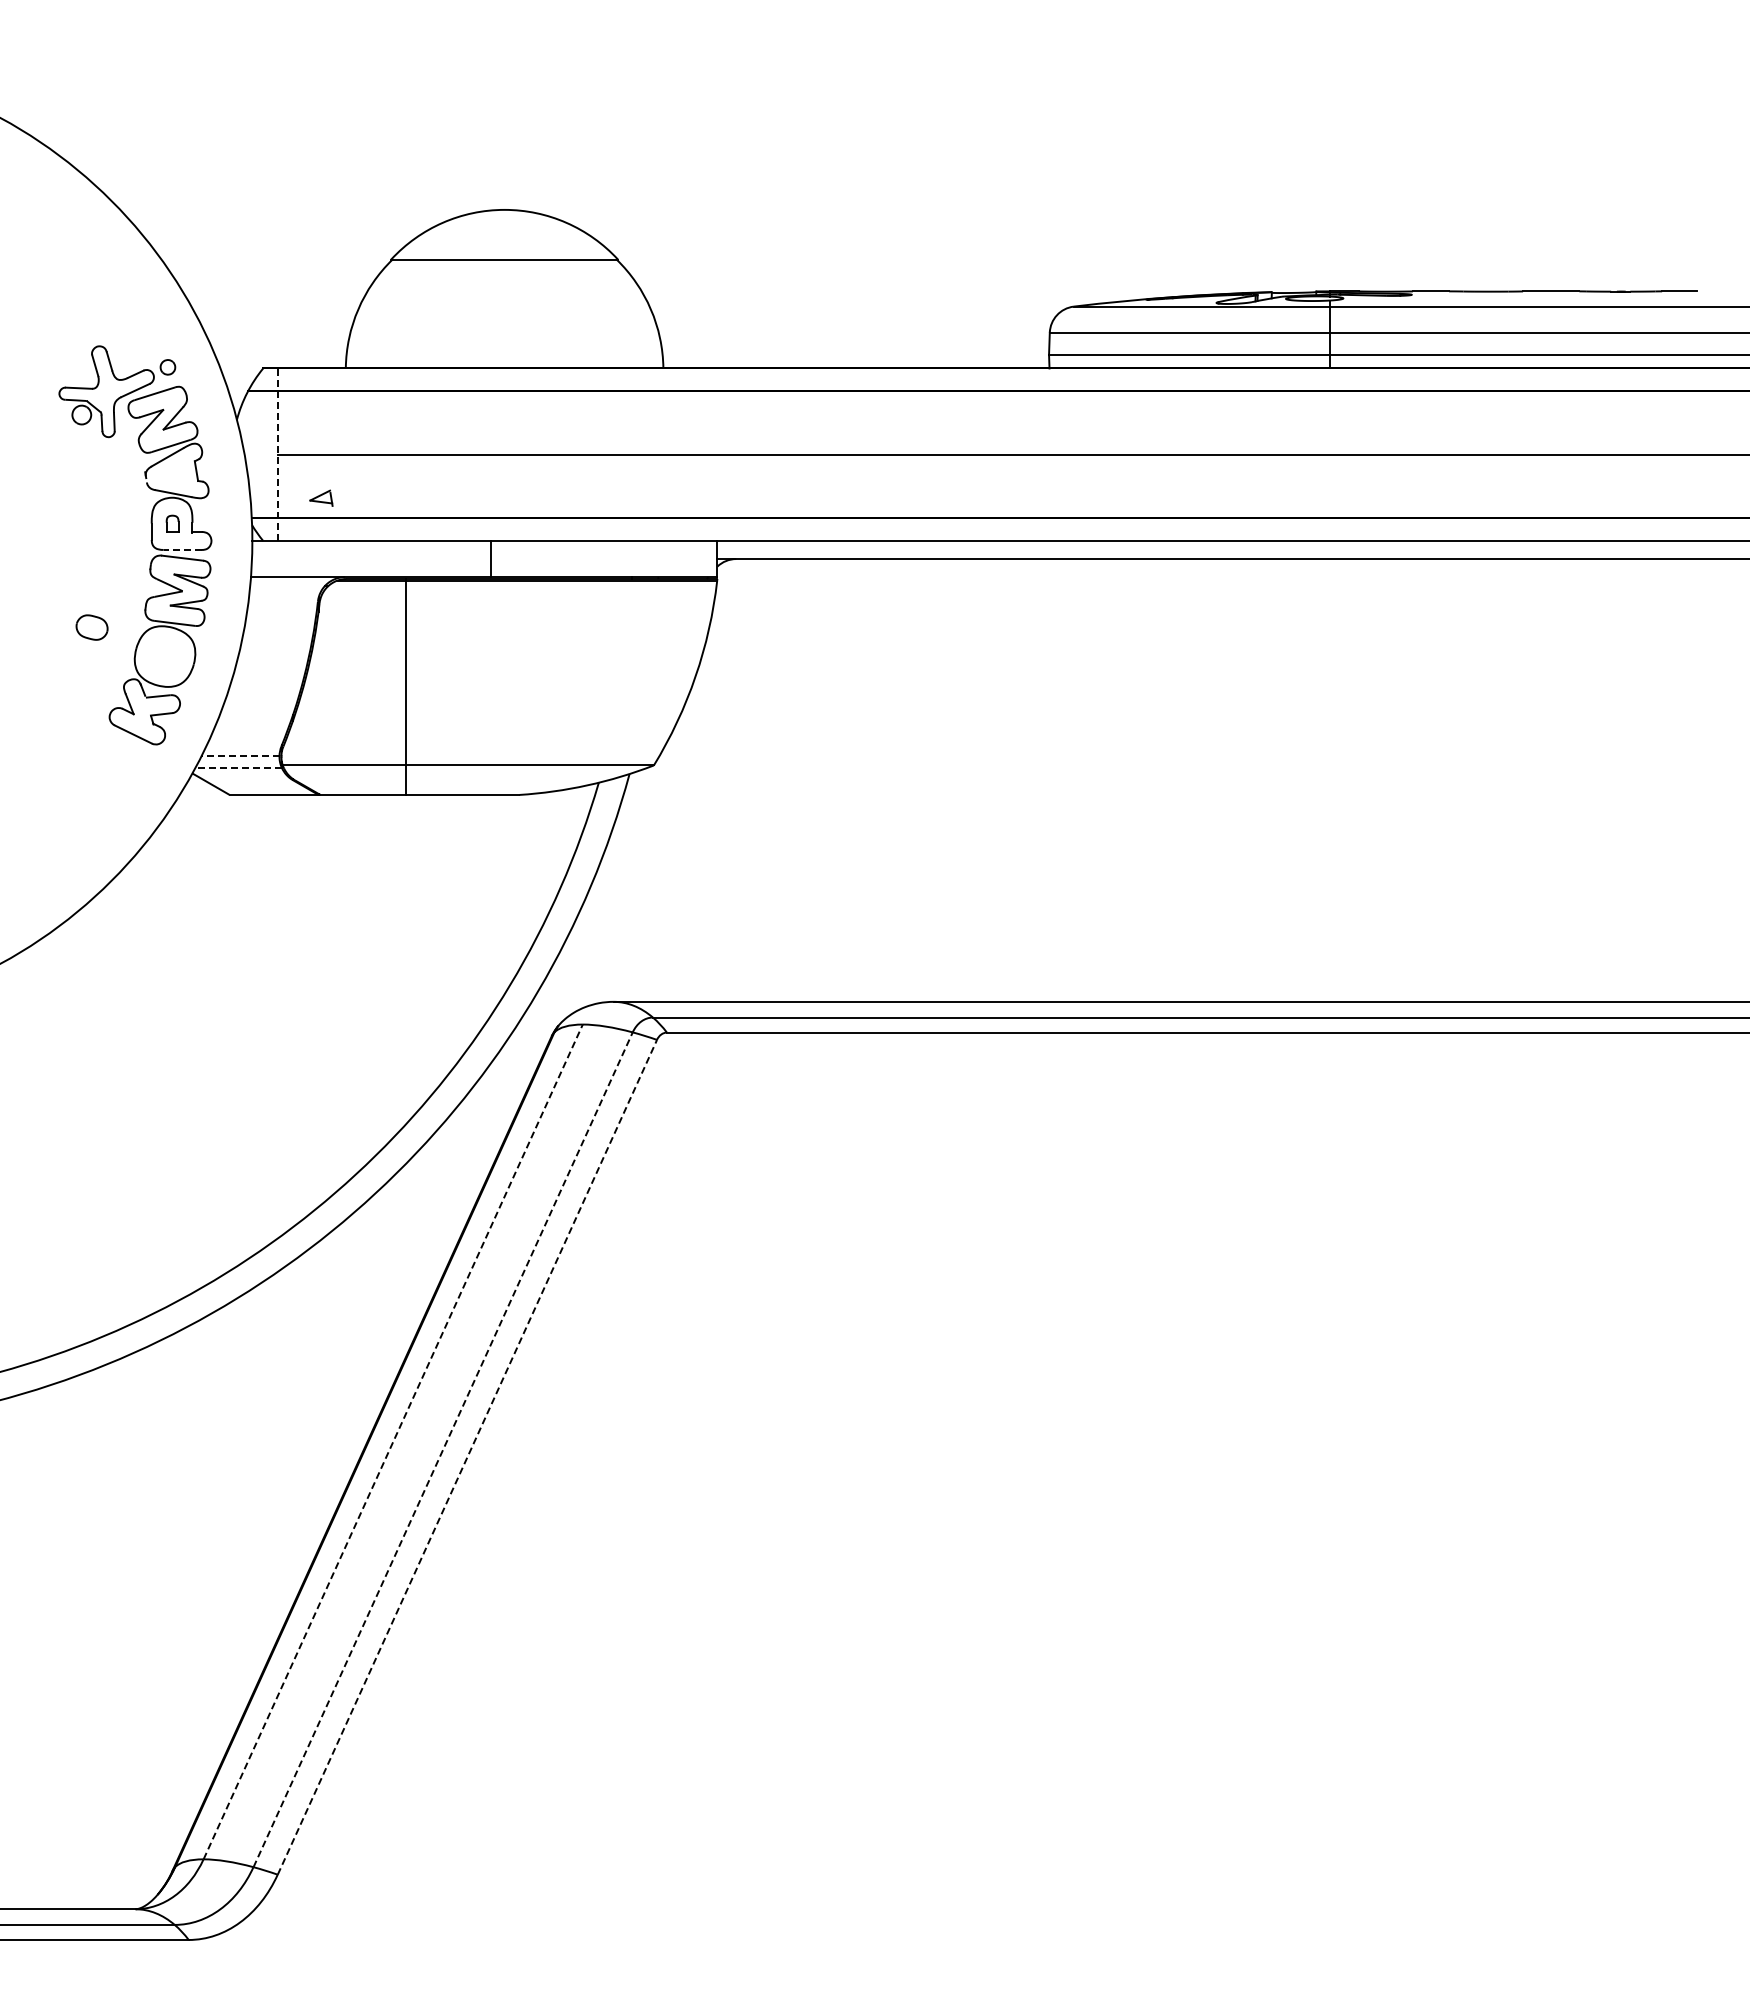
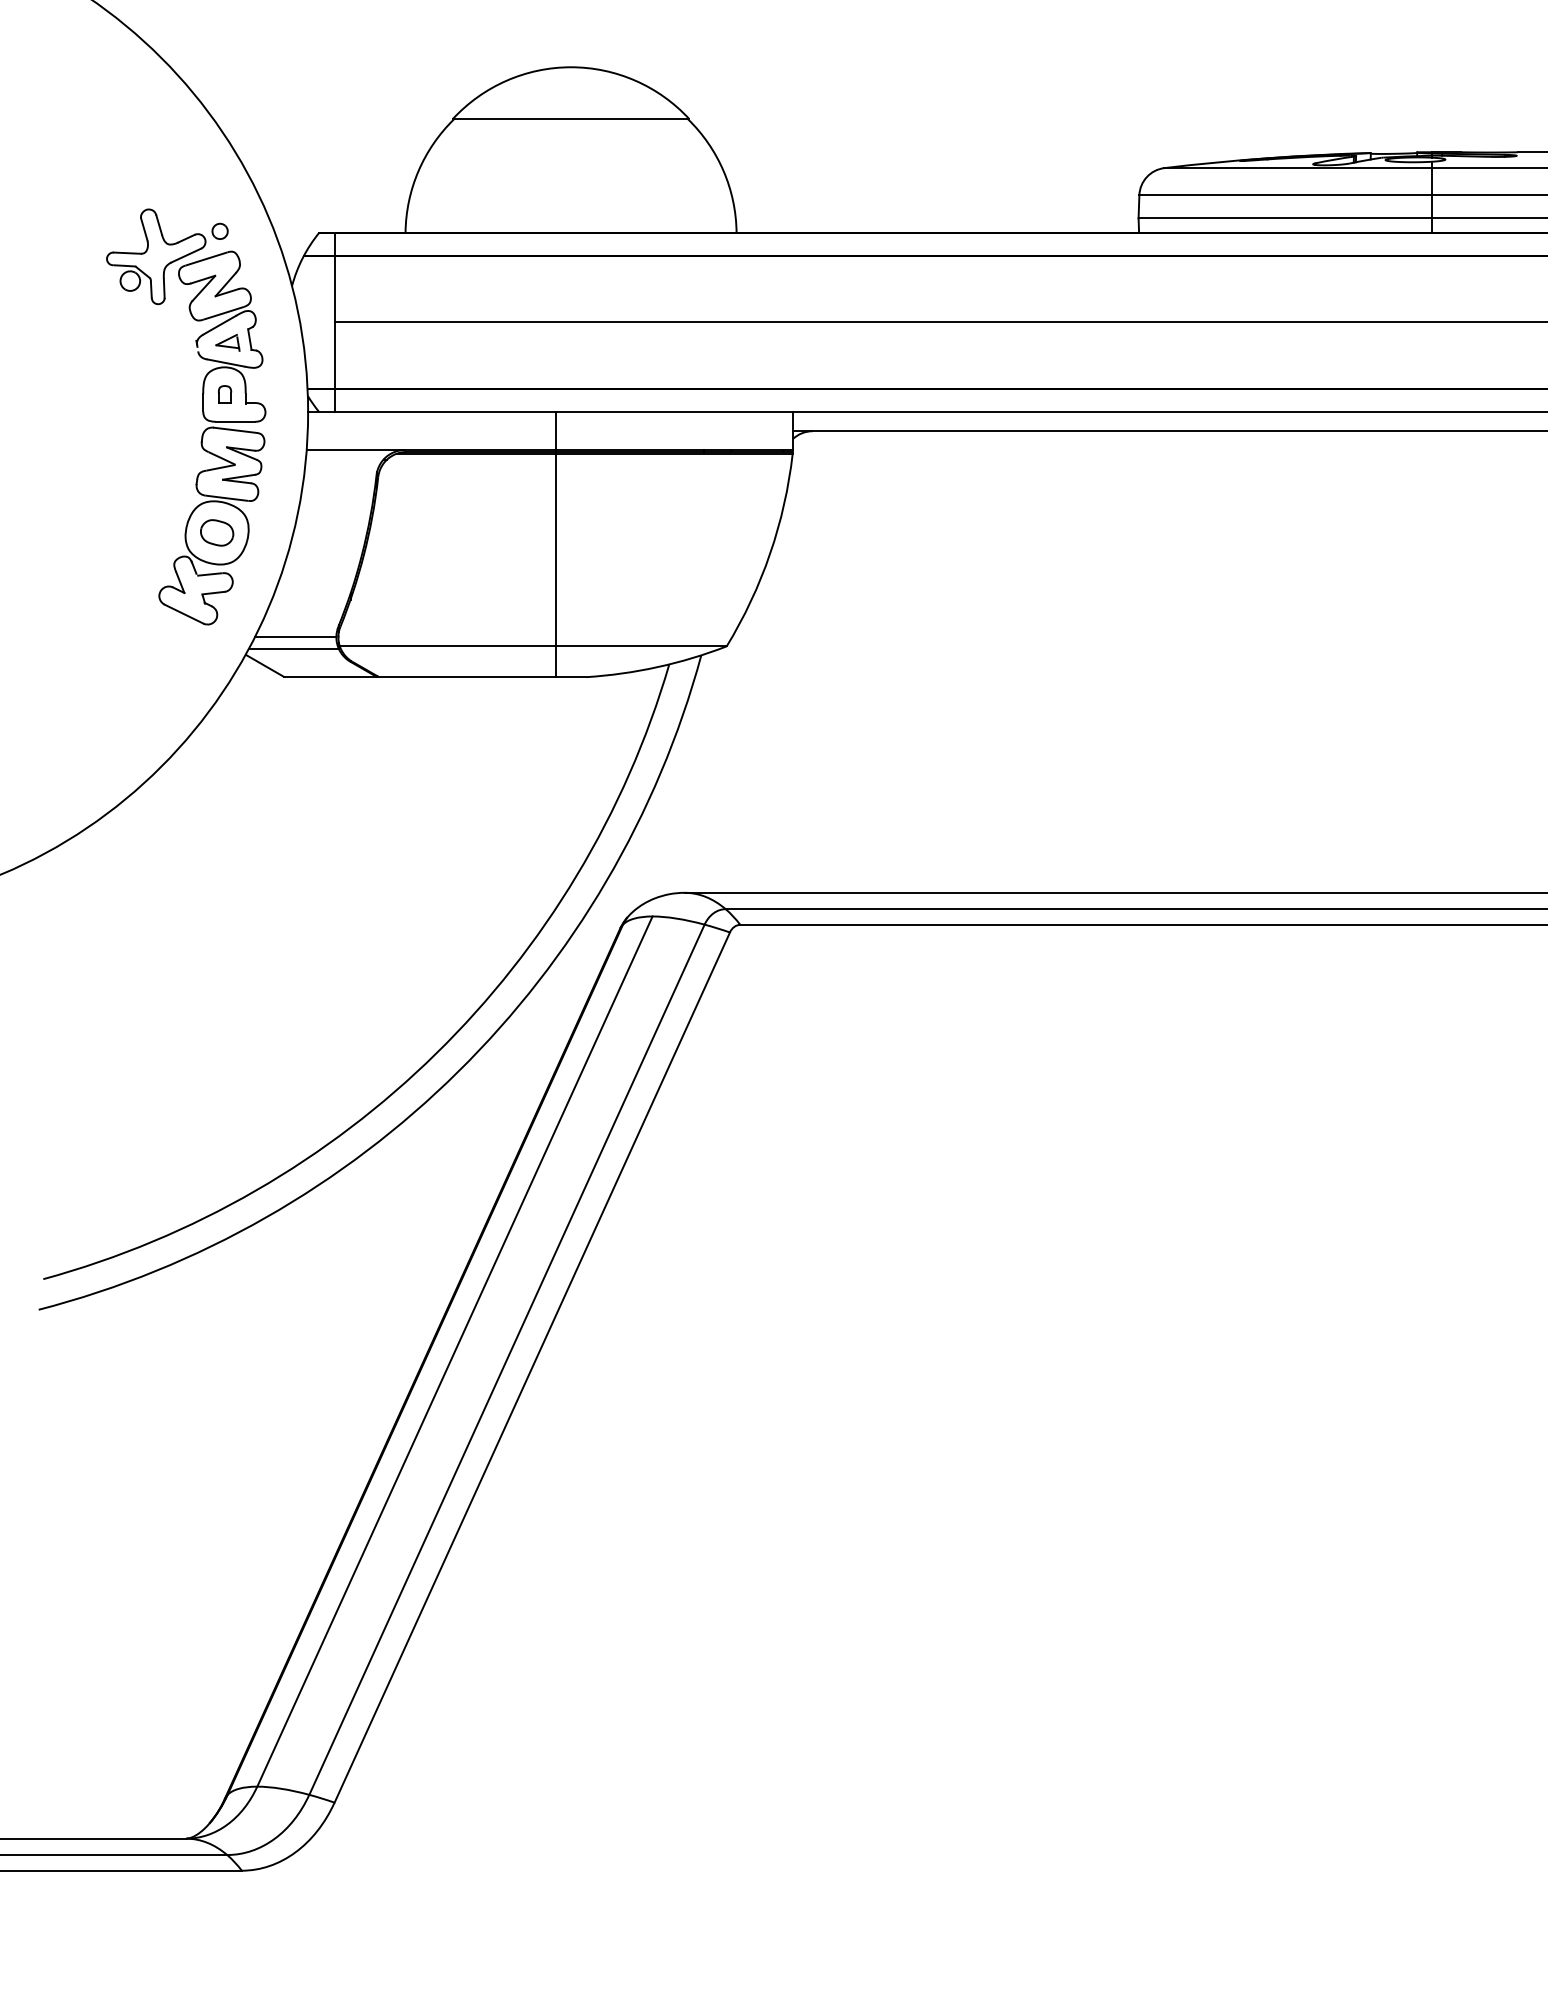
line: (277, 454) -> (334, 322), dashed -> solid
part: (321, 497) -> (228, 342), moved
line: (182, 549) -> (235, 421), dashed -> solid
part: (91, 627) -> (216, 532), moved
line: (405, 686) -> (556, 564), moved
line: (240, 756) -> (295, 637), dashed -> solid
line: (238, 768) -> (293, 649), dashed -> solid
line: (393, 1441) -> (455, 1351), dashed -> solid
line: (443, 1449) -> (507, 1359), dashed -> solid
line: (467, 1456) -> (532, 1366), dashed -> solid

